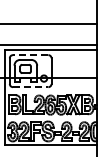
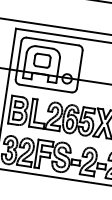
line: (30, 55) -> (52, 42), dashed -> solid
line: (30, 87) -> (45, 88), dashed -> solid

